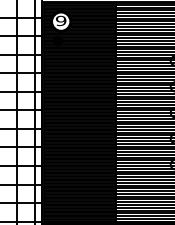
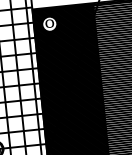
text: (61, 21) -> (50, 24), 9 -> 0

